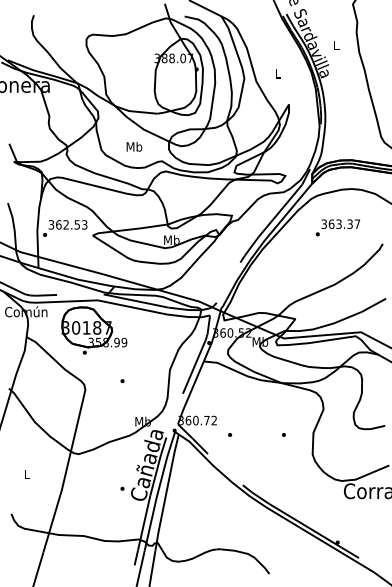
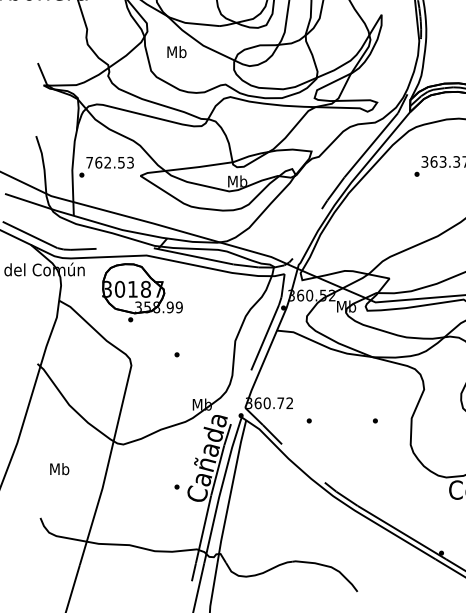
text: (134, 146) -> (177, 51), moved
text: (51, 224) -> (89, 162), 362.53 -> 762.53
text: (26, 474) -> (59, 469), L -> Mb

